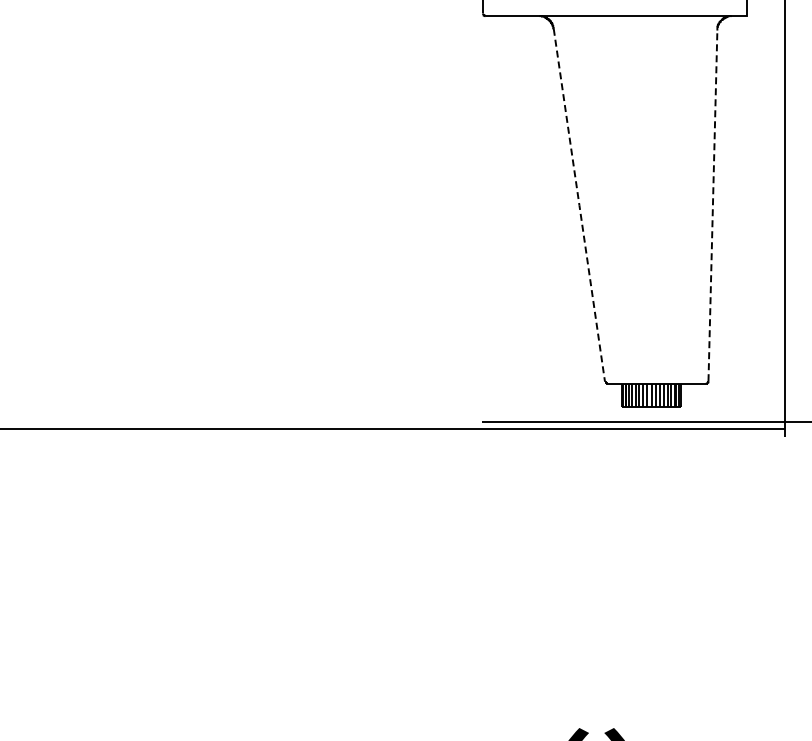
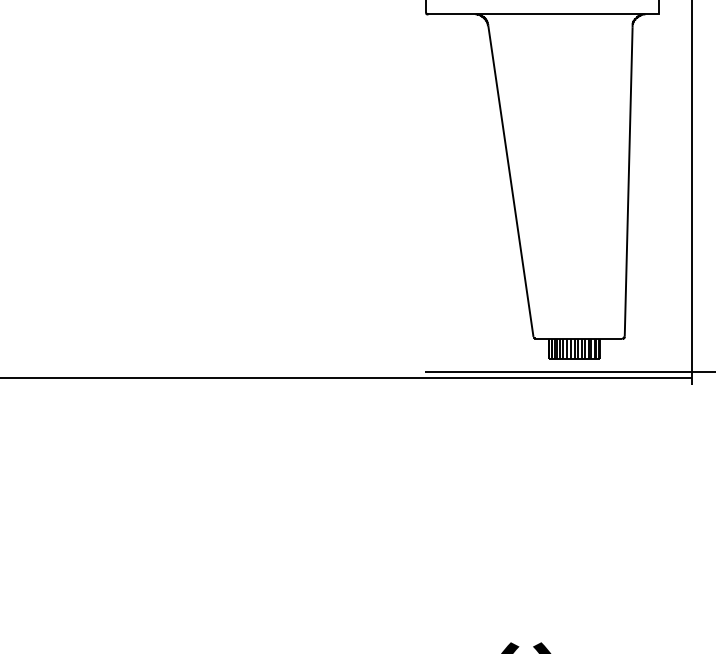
line: (579, 205) -> (511, 181), dashed -> solid
line: (712, 205) -> (628, 181), dashed -> solid

